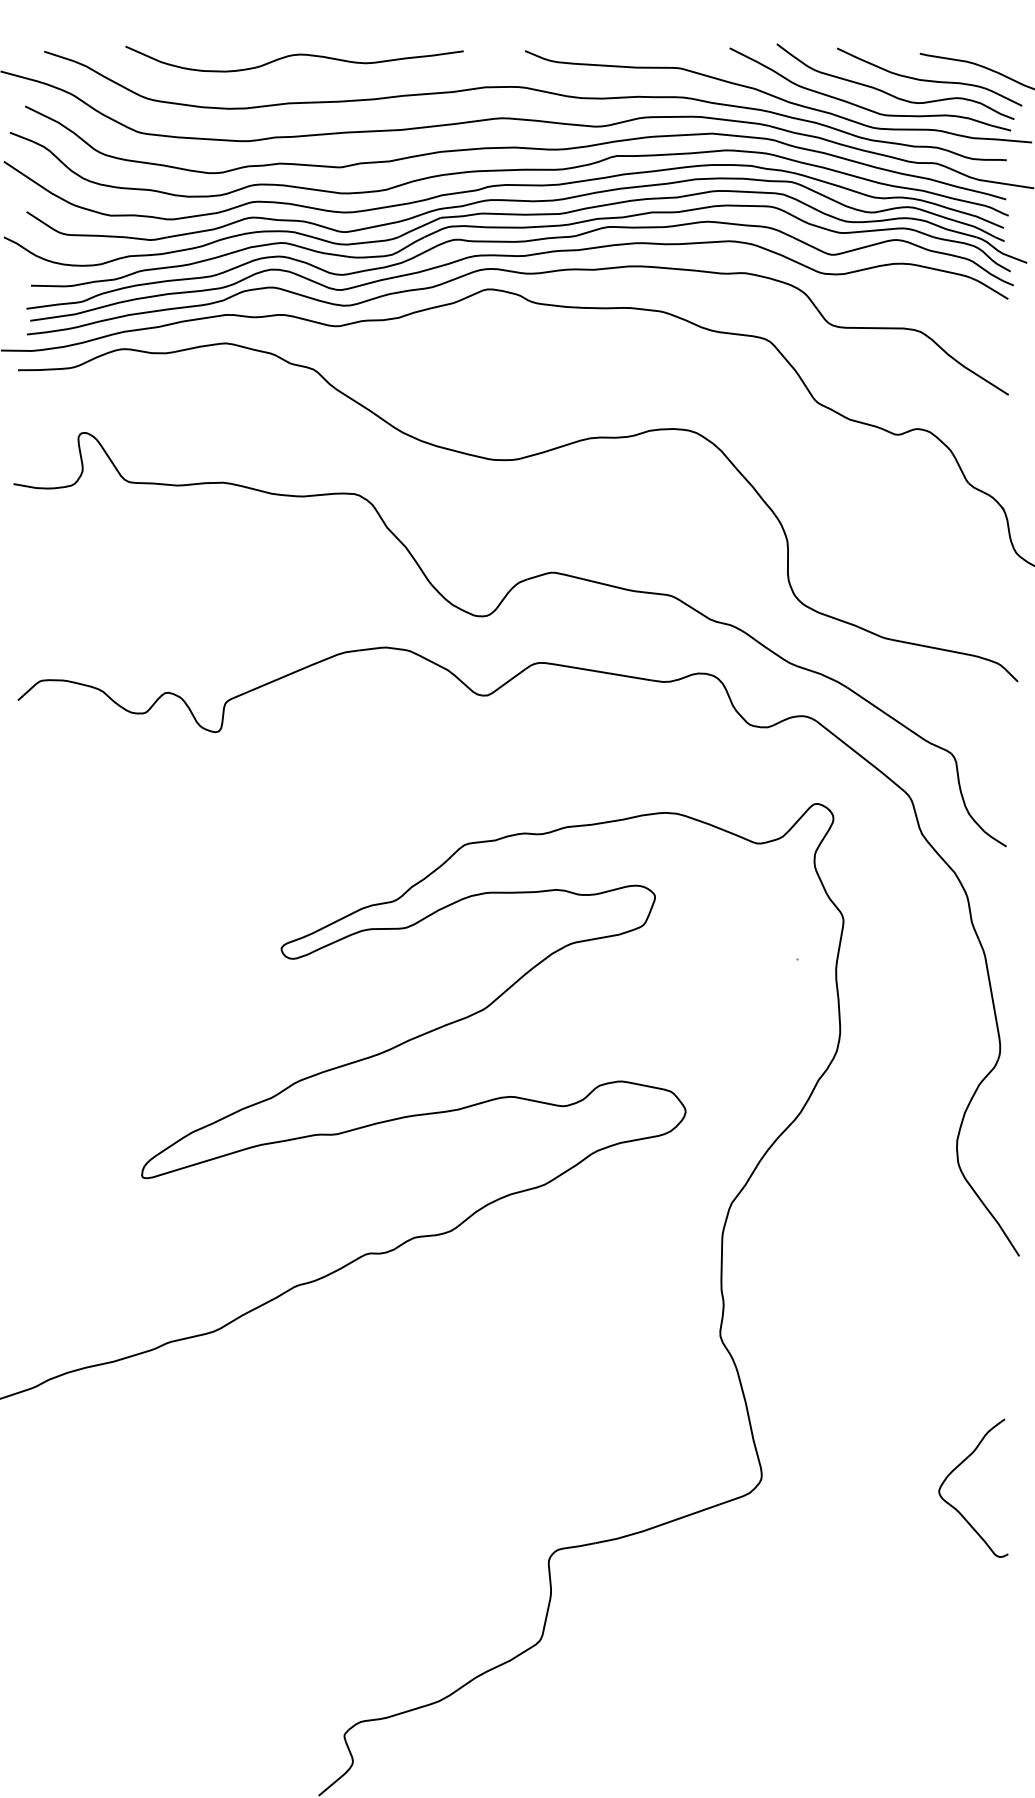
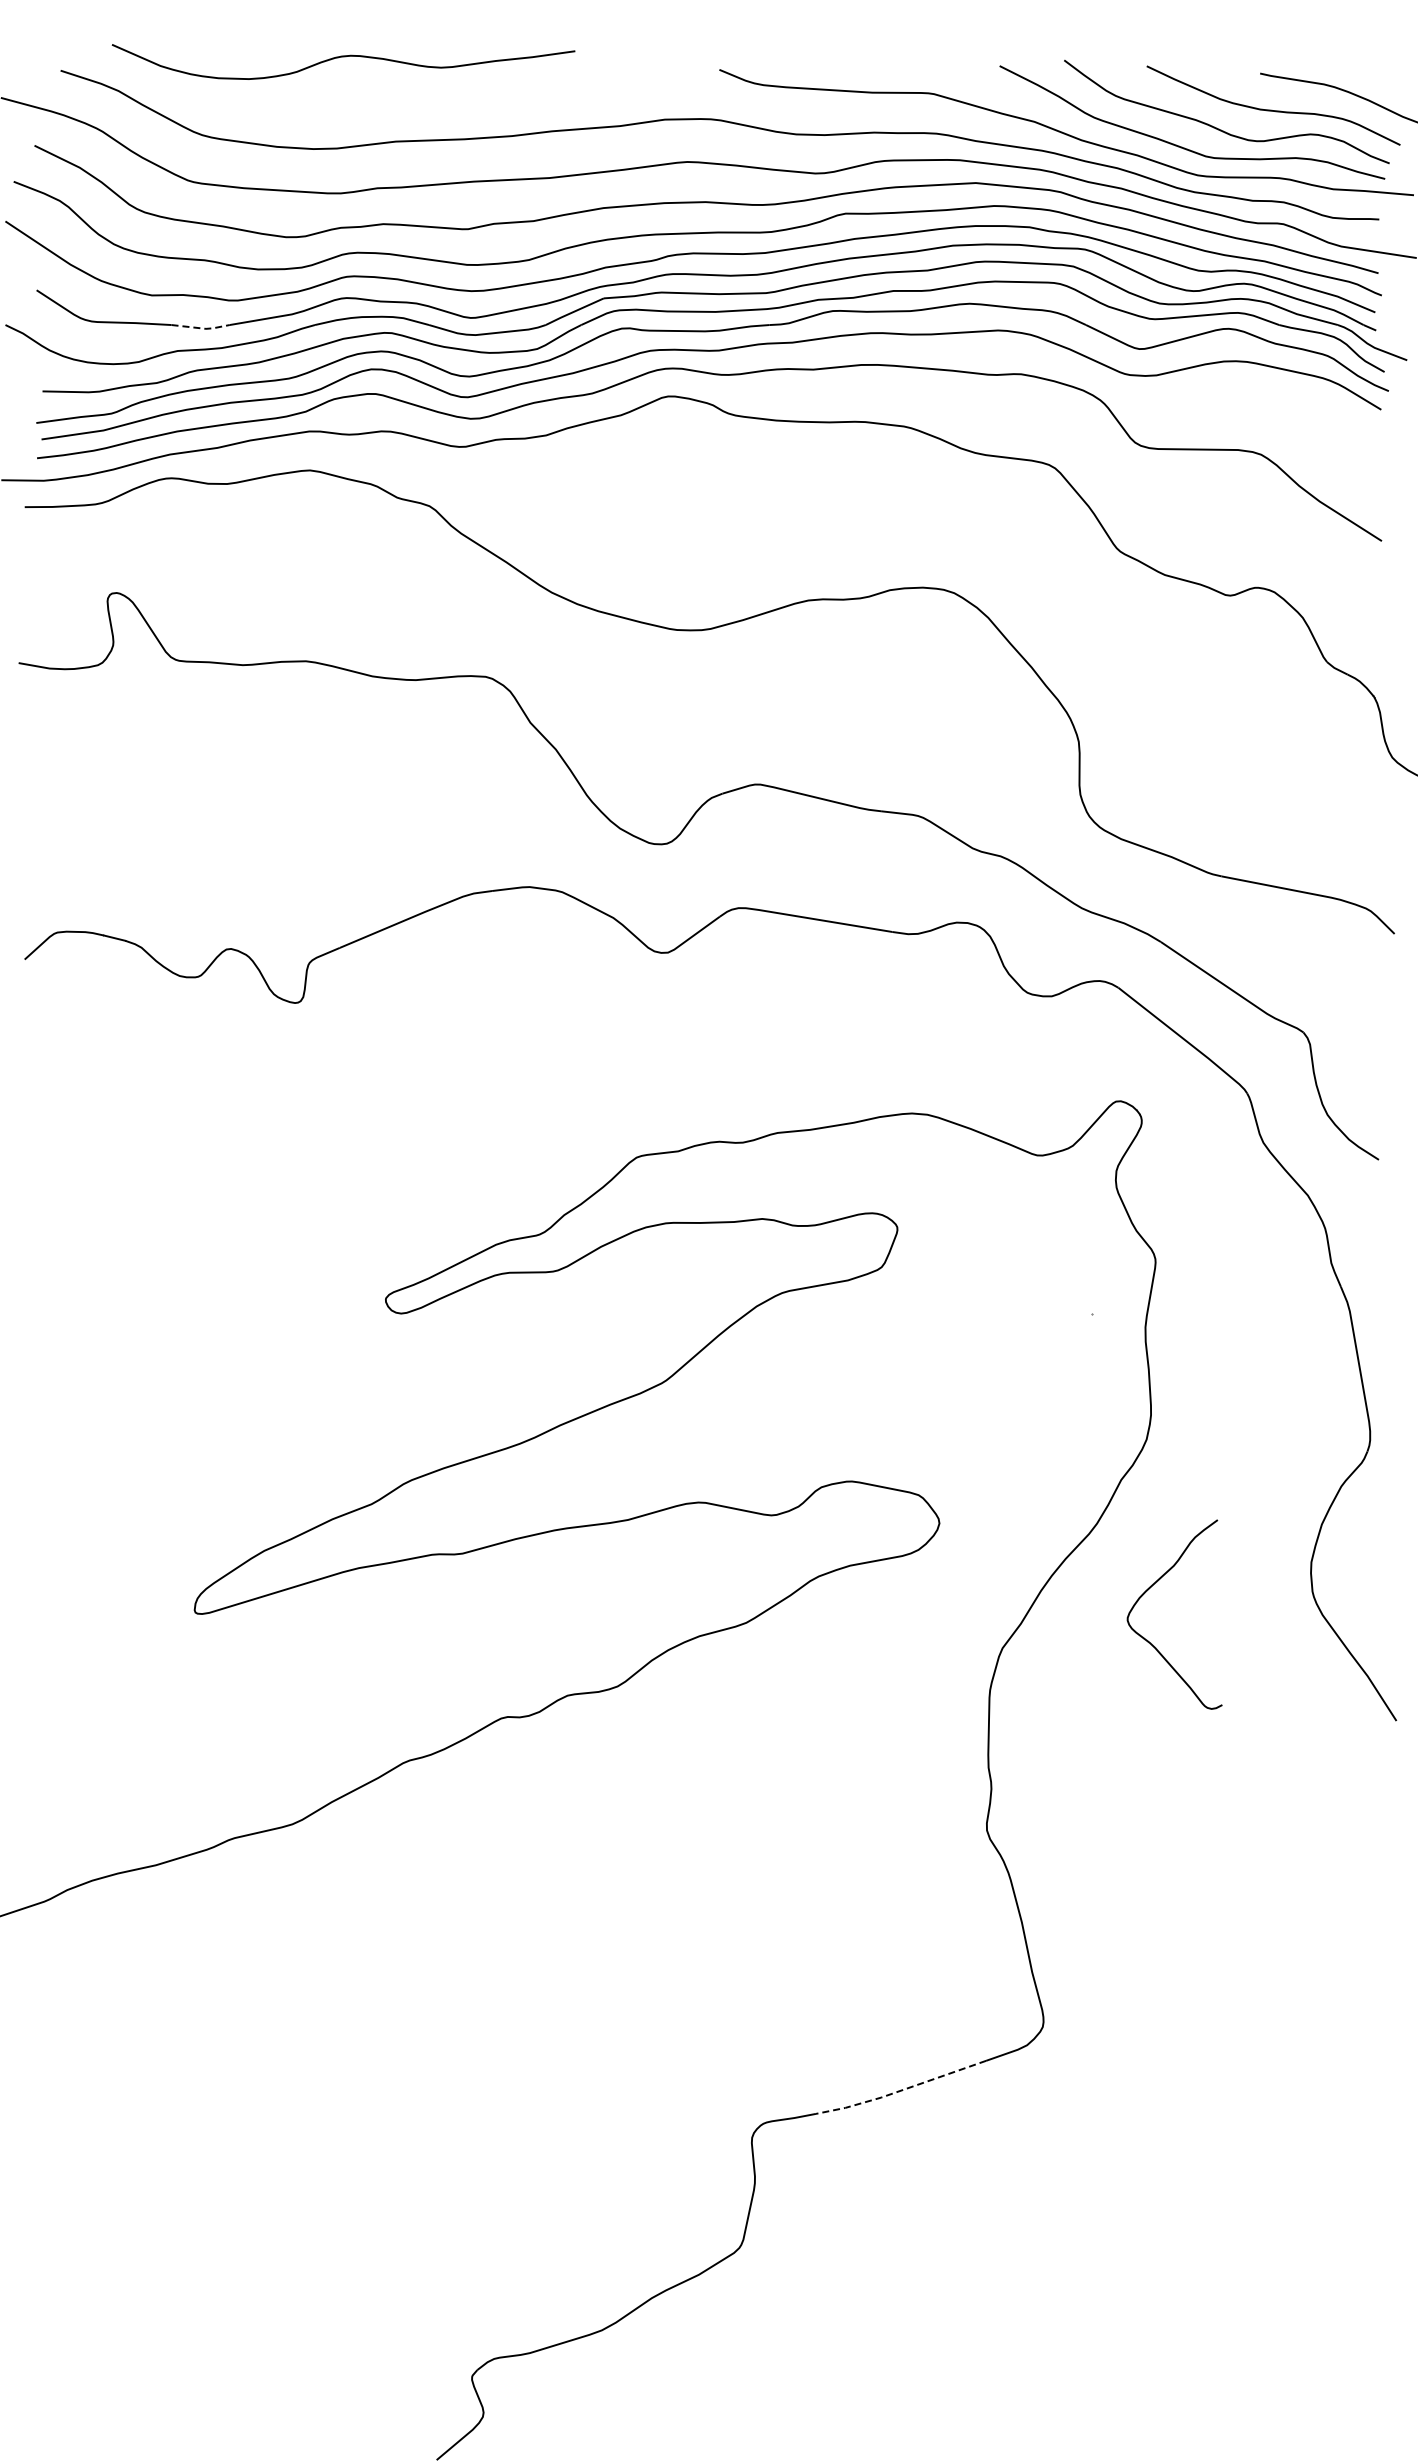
curve: (294, 55) -> (343, 57), moved
line: (147, 239) -> (202, 328), solid -> dashed
curve: (955, 1469) -> (1149, 1589), moved
line: (656, 1526) -> (899, 2091), solid -> dashed

